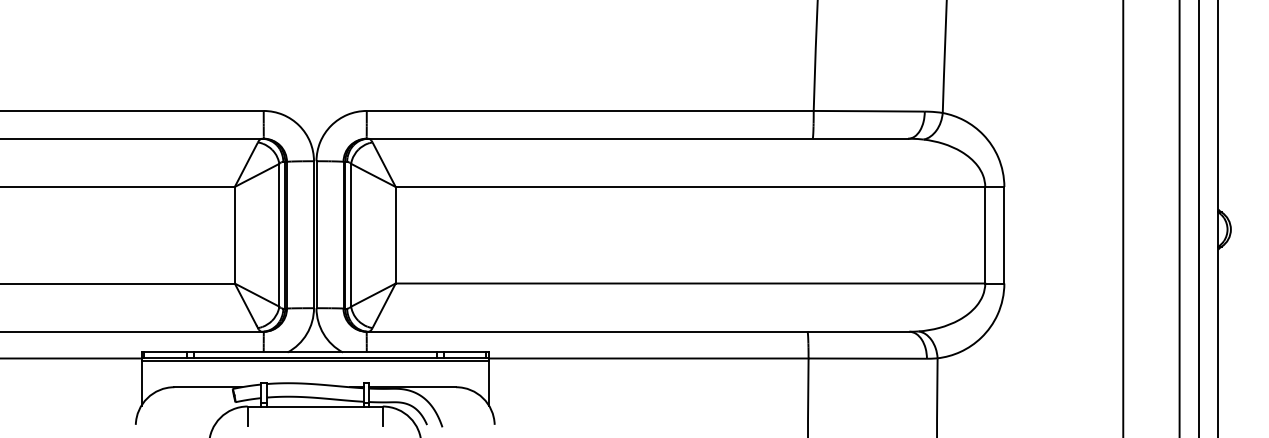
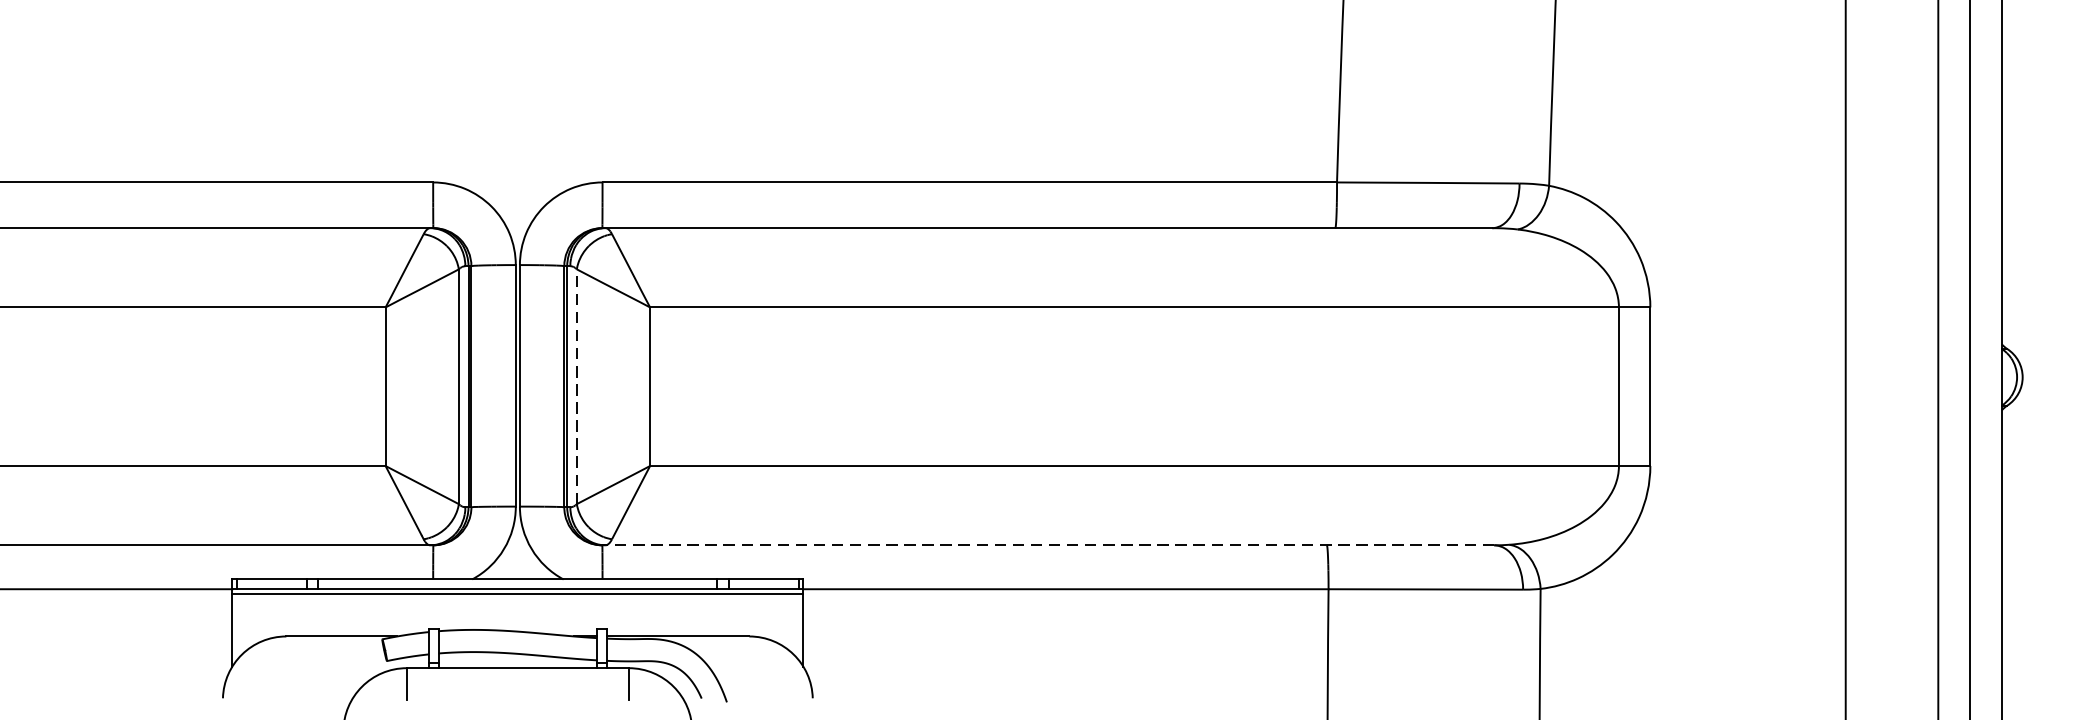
line: (351, 234) -> (577, 385), solid -> dashed
line: (637, 331) -> (1047, 544), solid -> dashed

